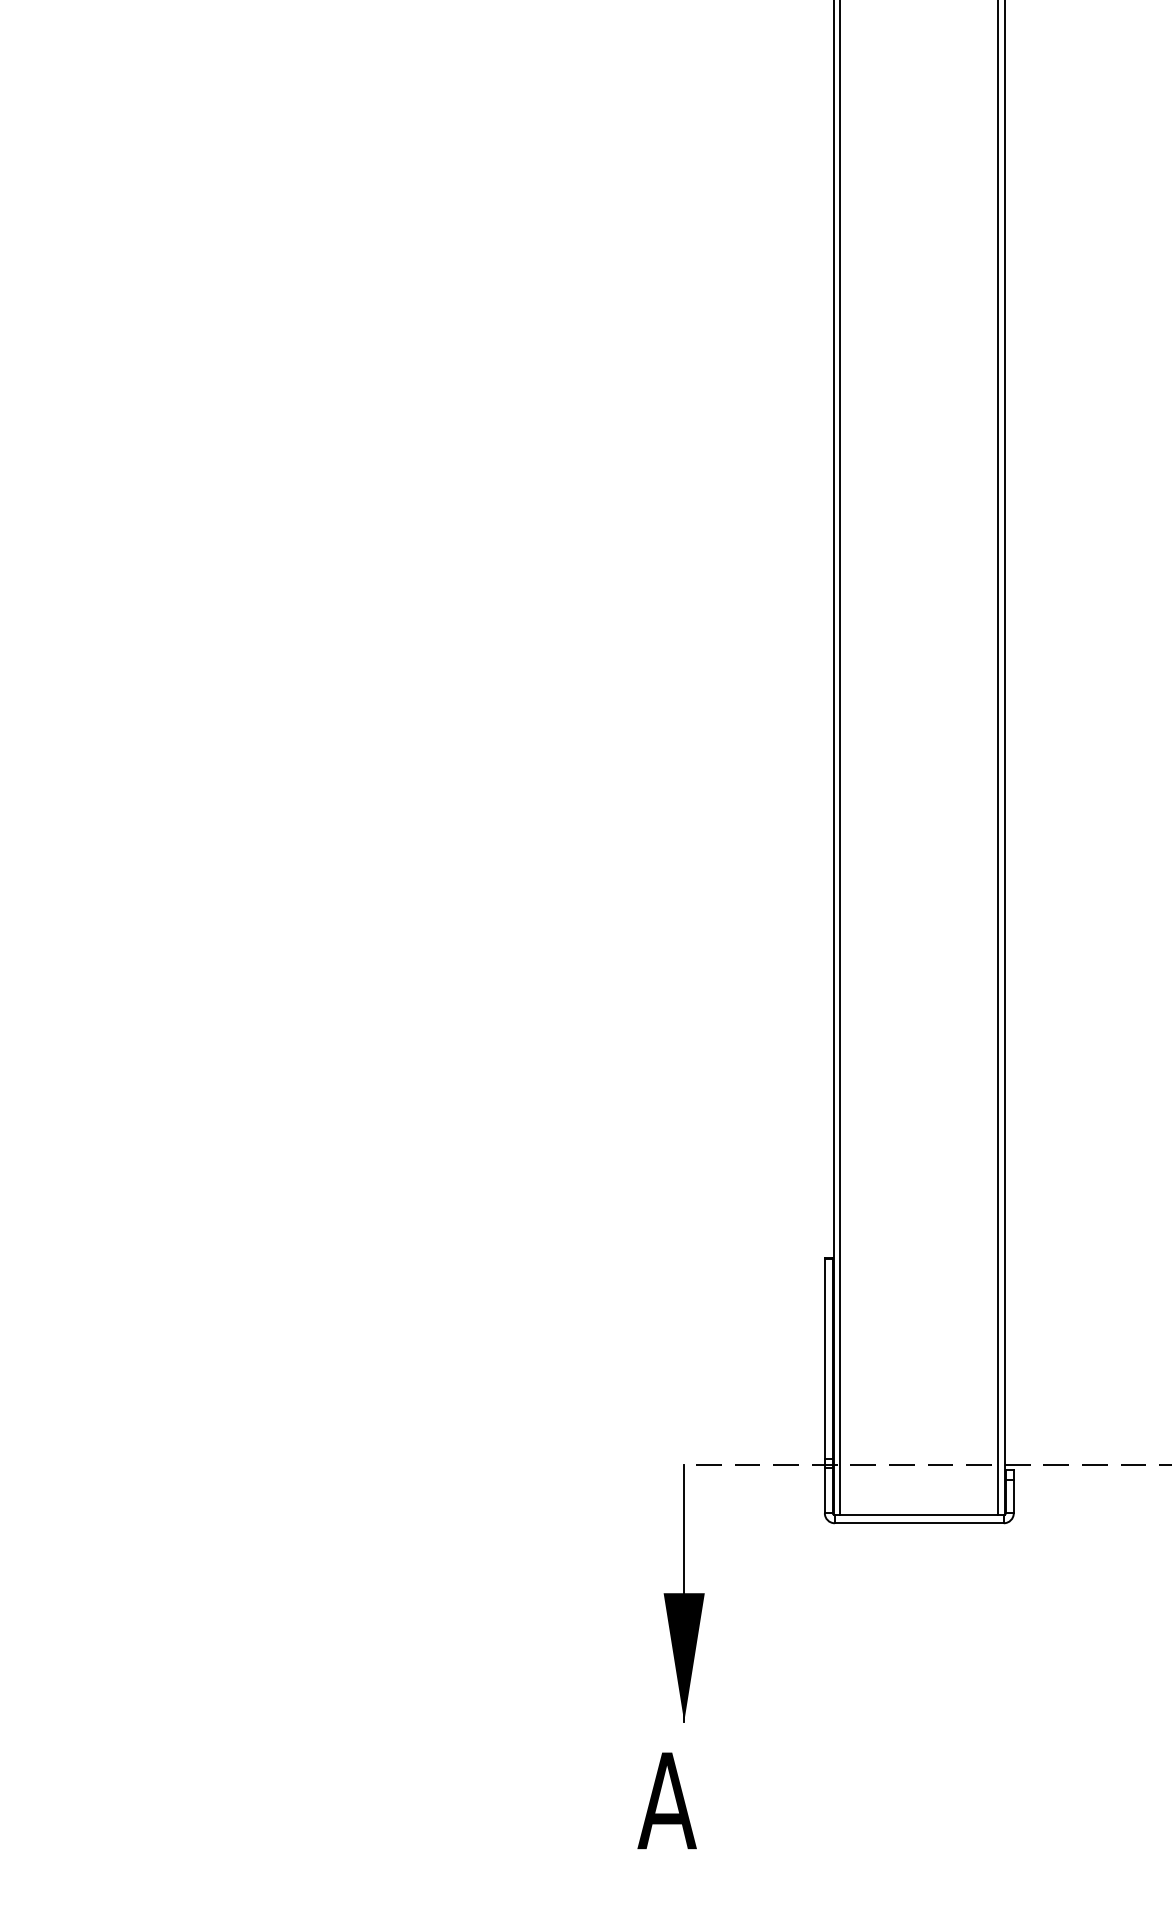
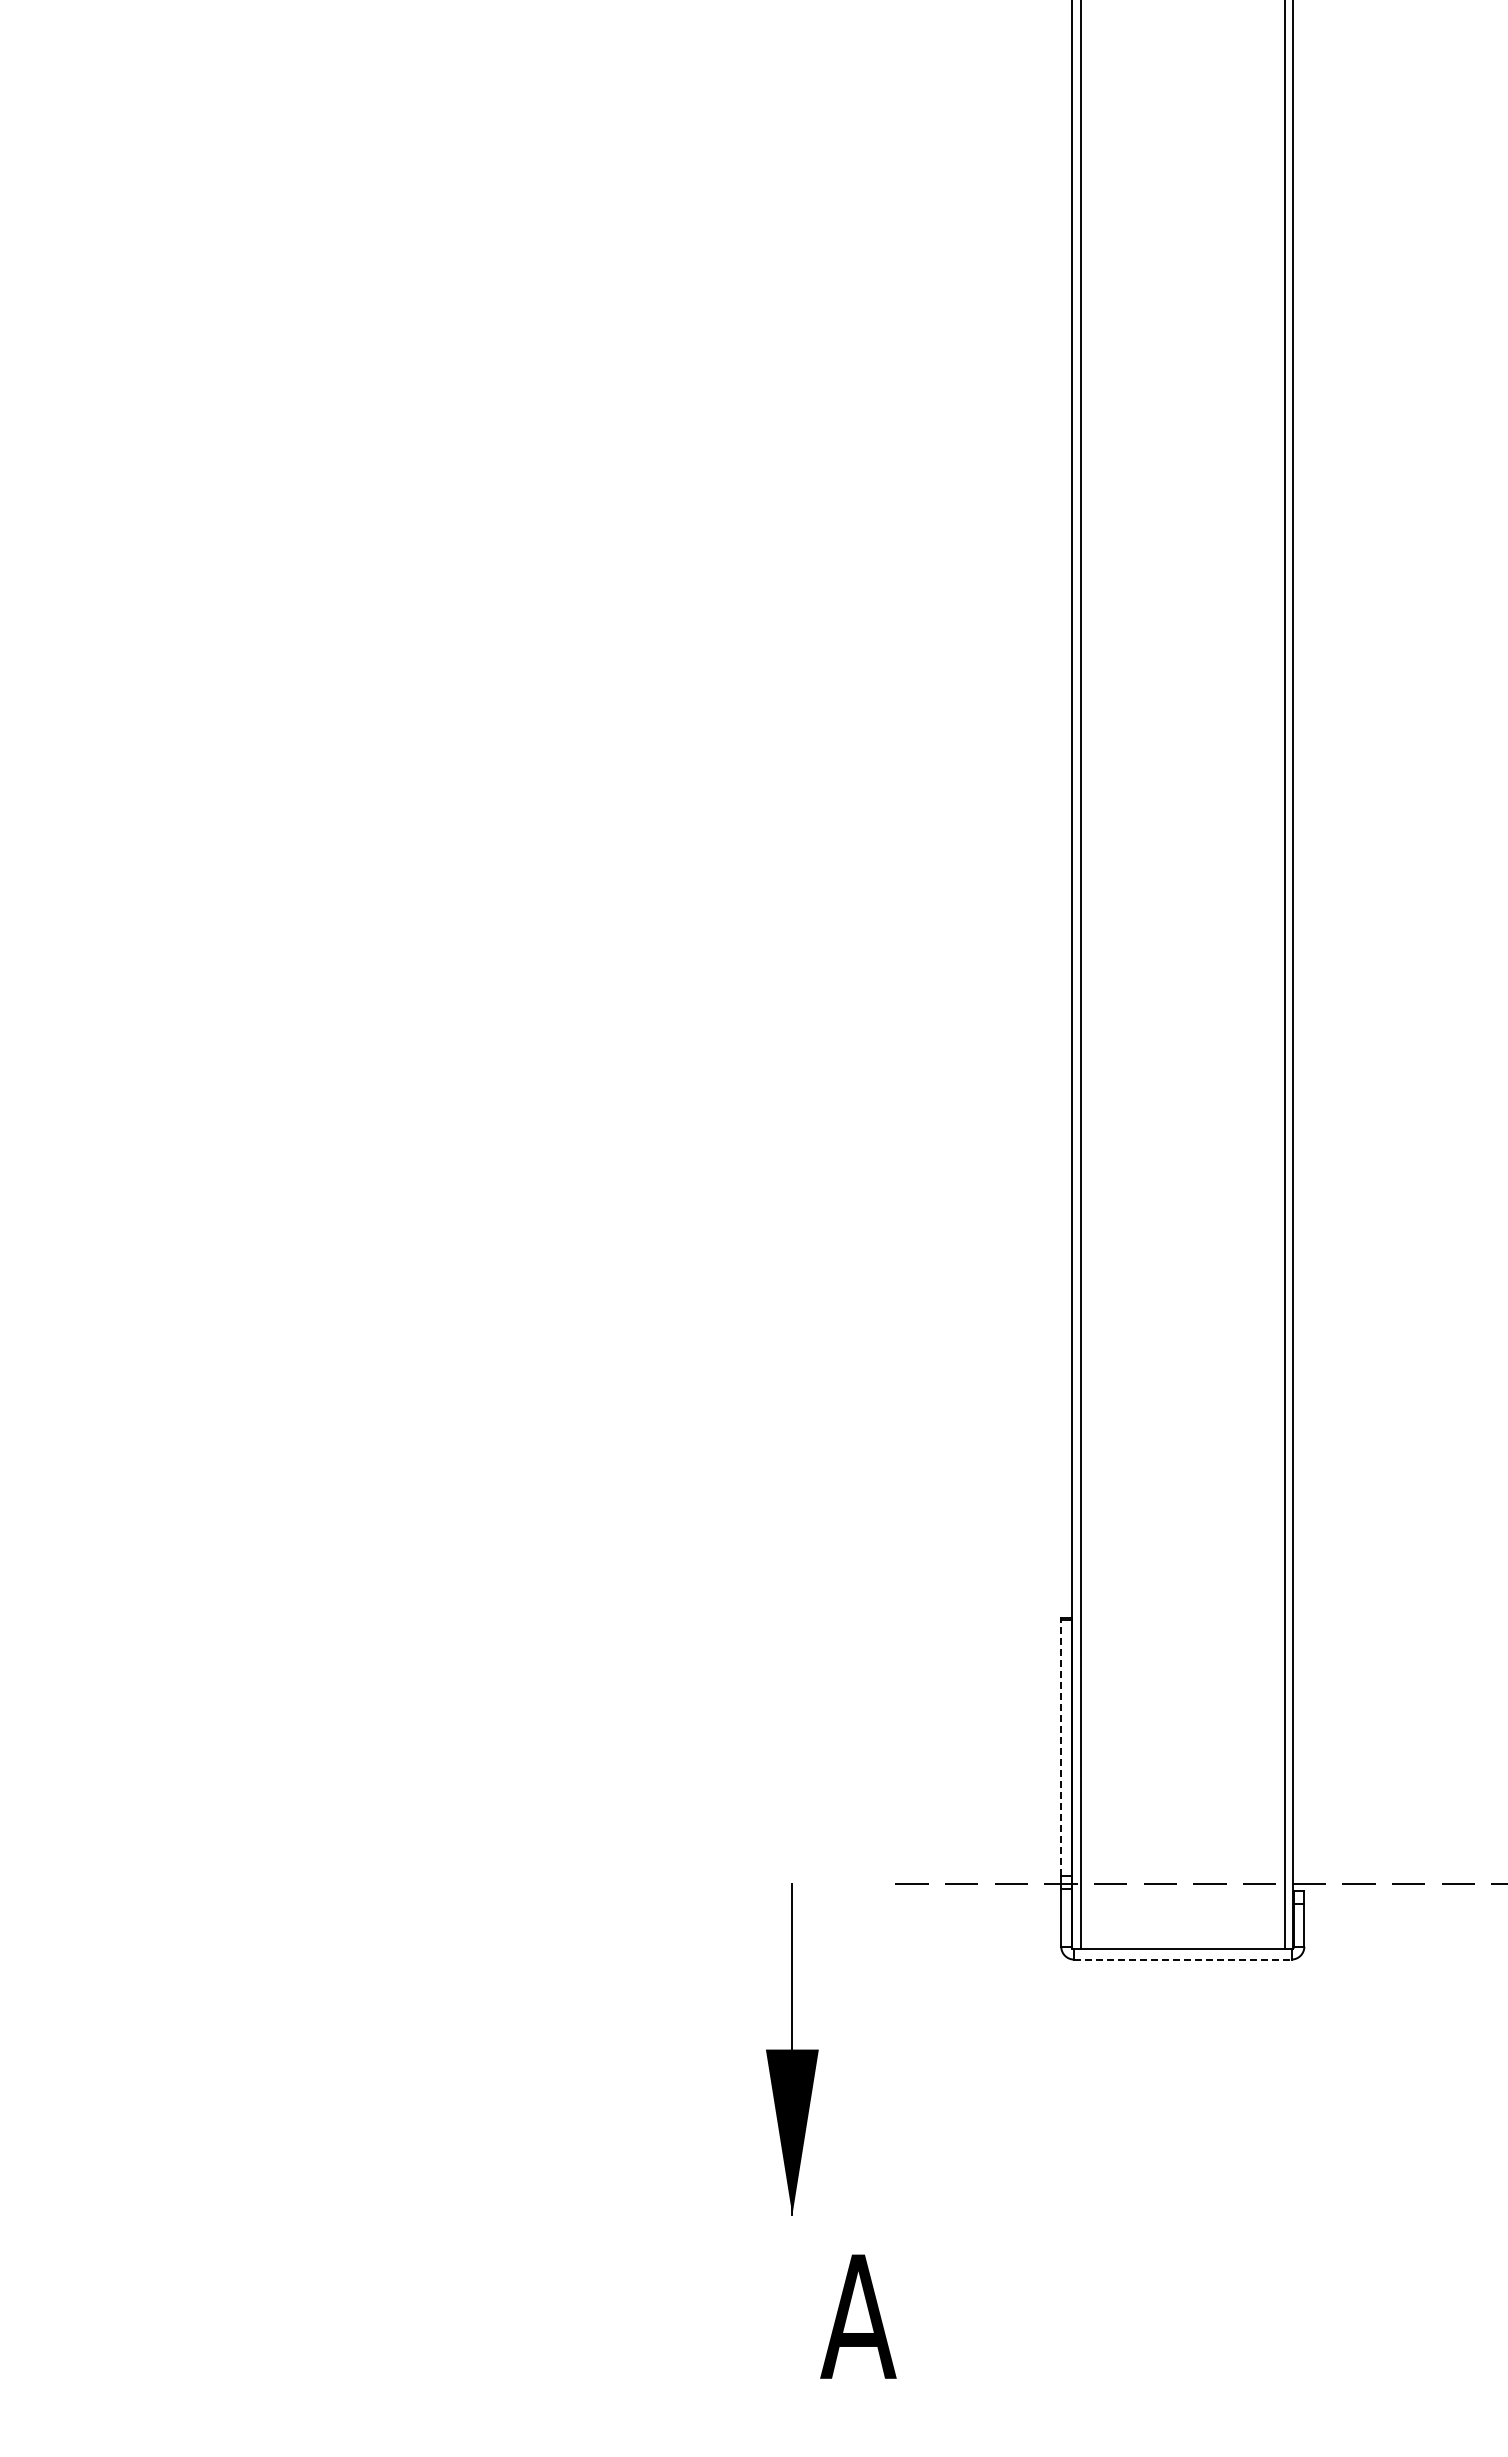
line: (825, 1358) -> (1061, 1747), solid -> dashed
line: (919, 1523) -> (1182, 1959), solid -> dashed
part: (684, 1593) -> (792, 2049), moved

